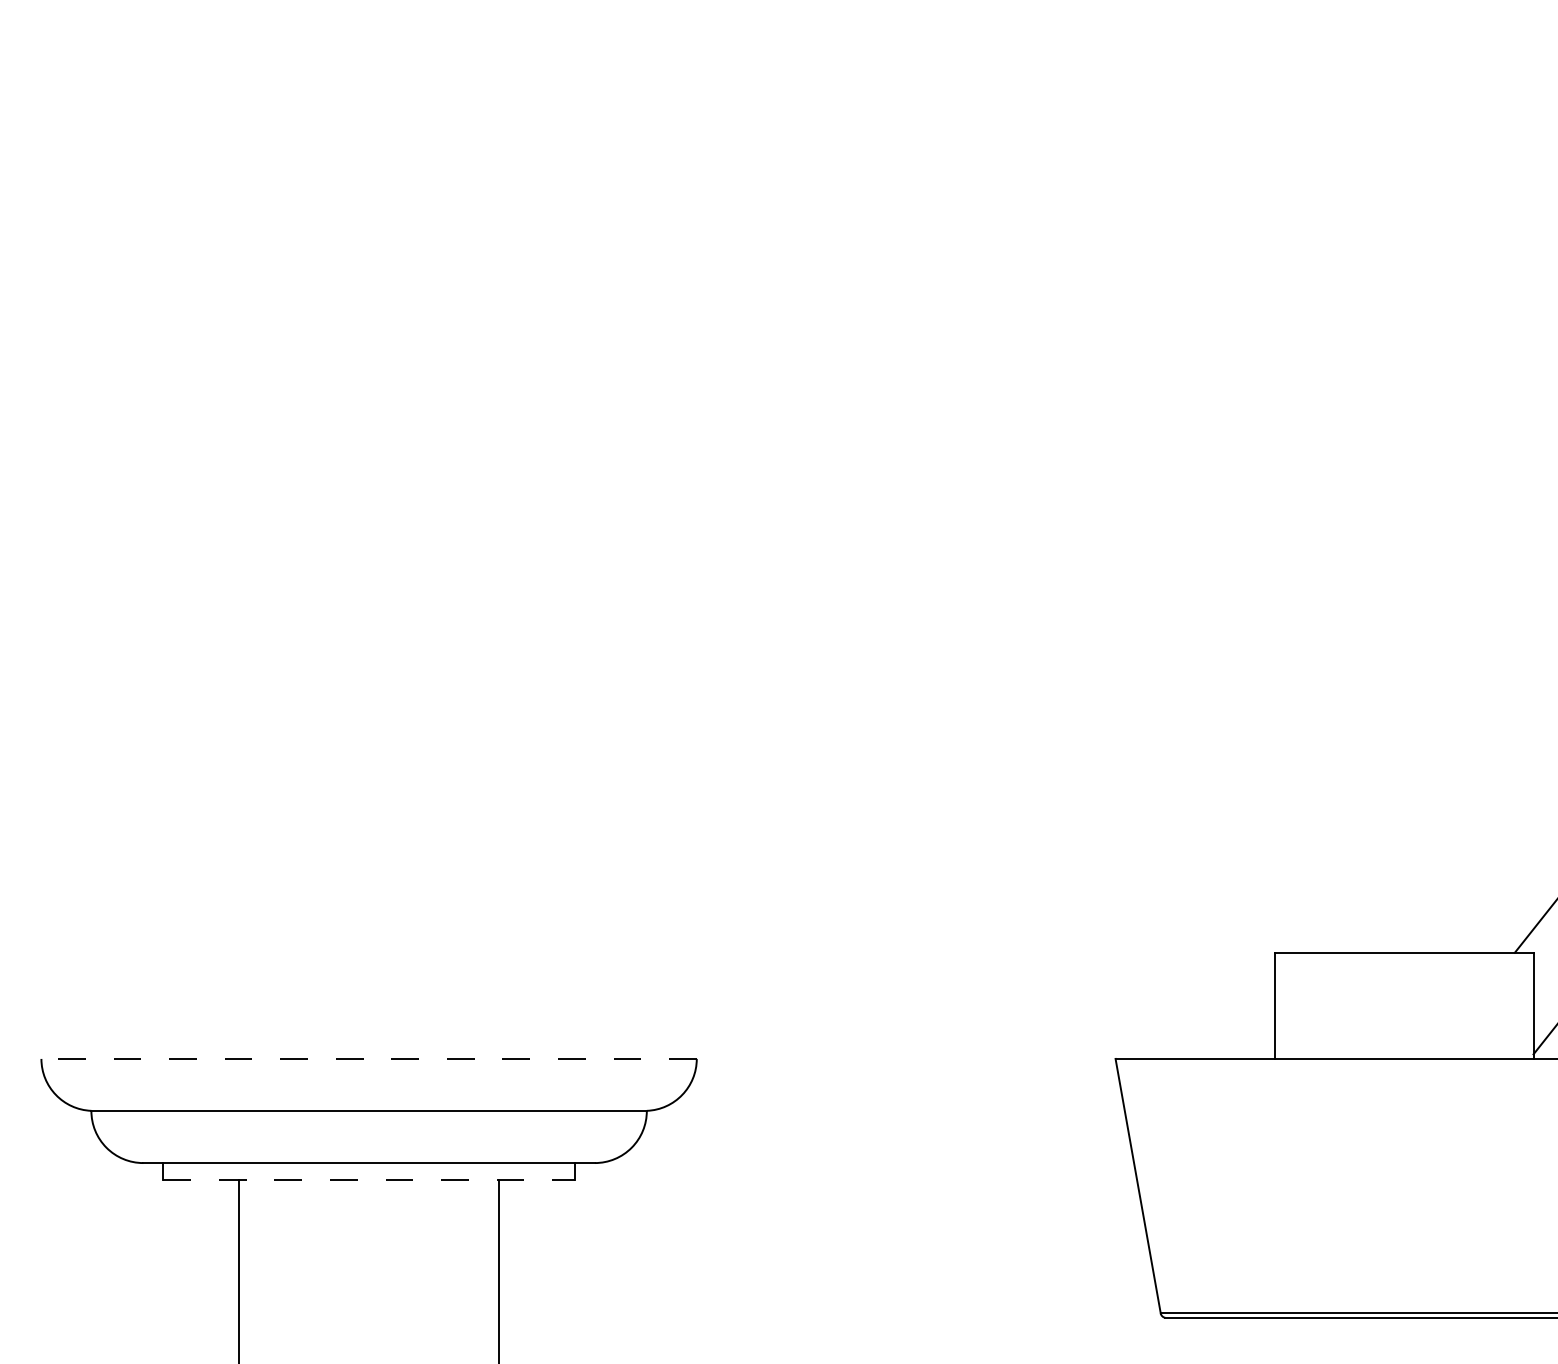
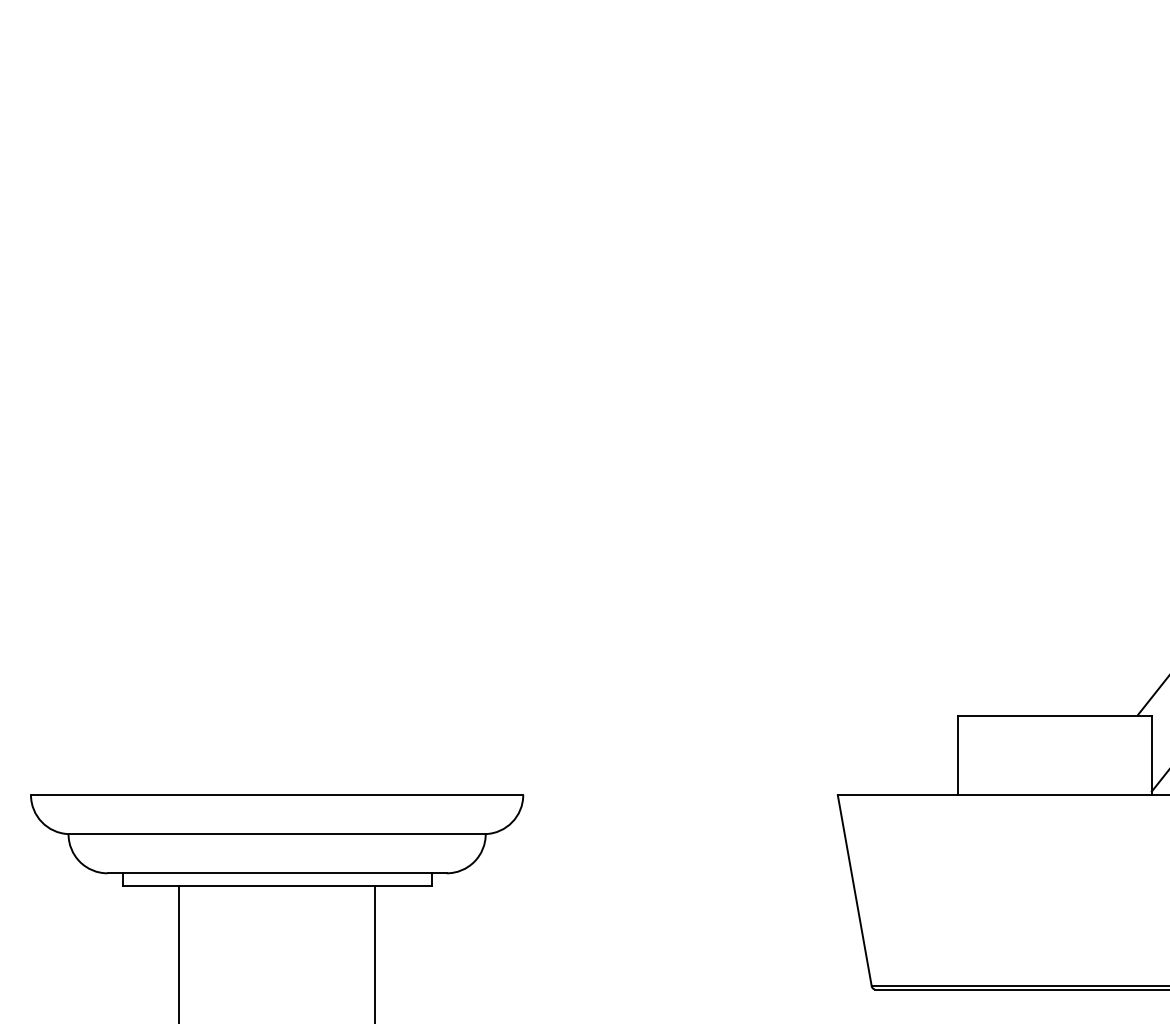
line: (369, 1058) -> (277, 794), dashed -> solid
line: (369, 1180) -> (277, 886), dashed -> solid

